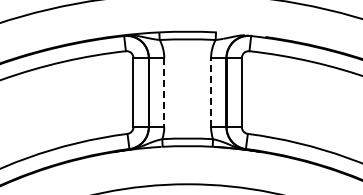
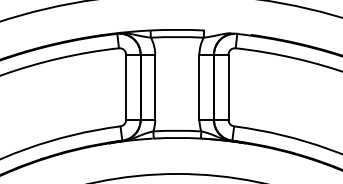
line: (164, 92) -> (155, 87), dashed -> solid
line: (211, 92) -> (199, 87), dashed -> solid

